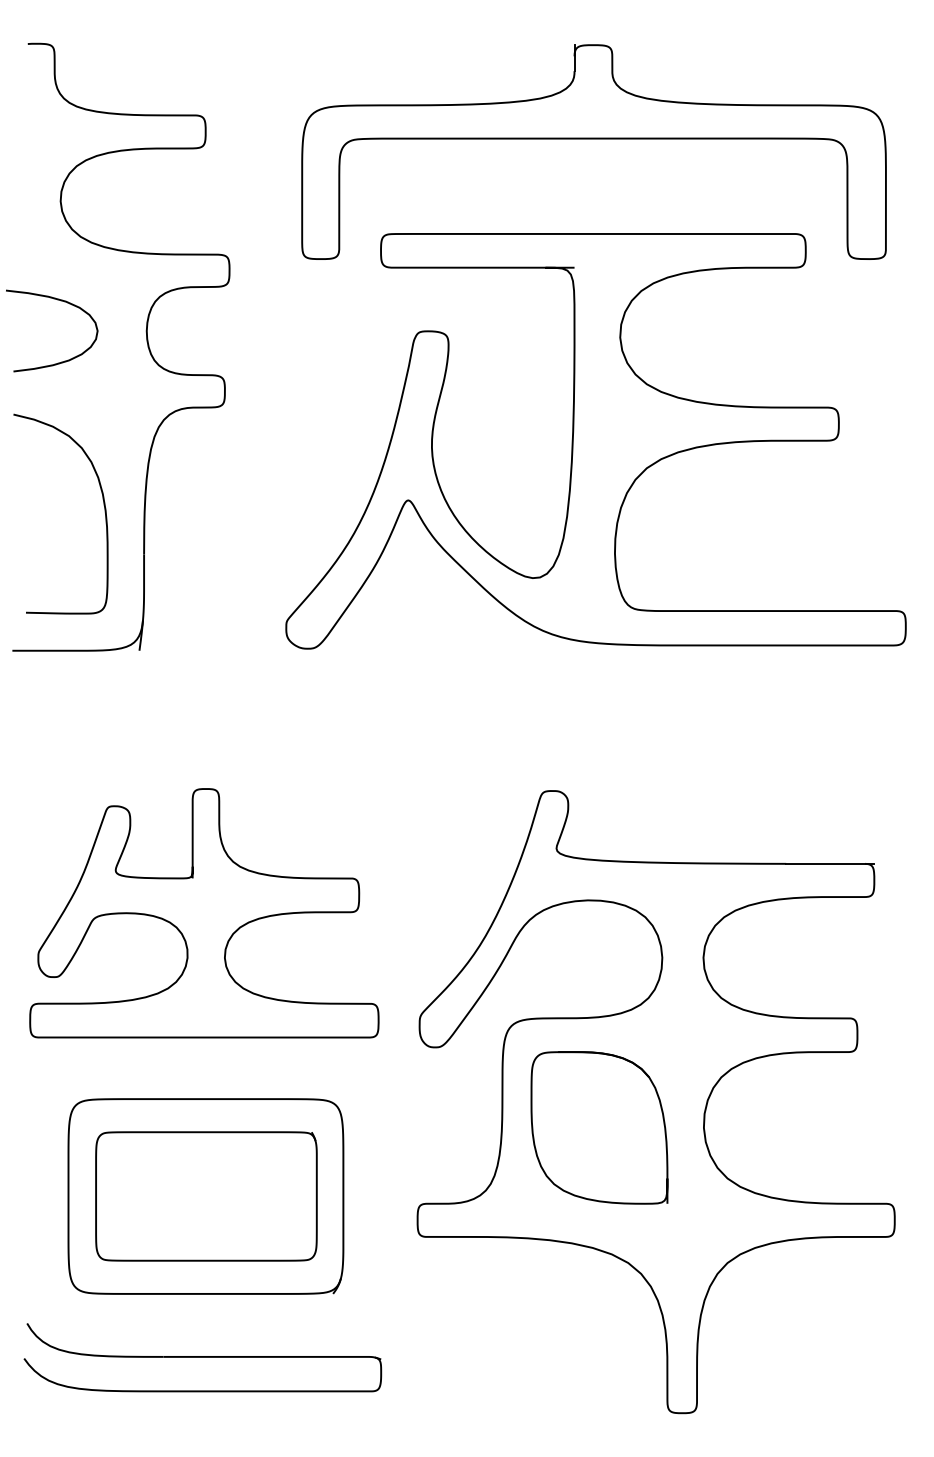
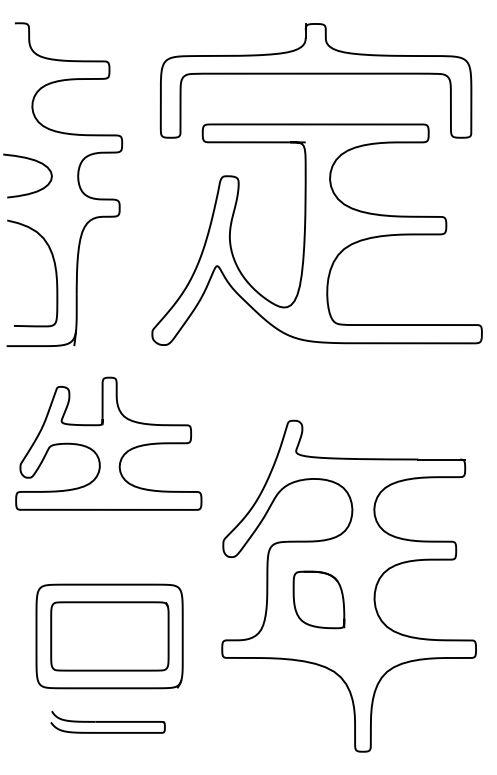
curve: (181, 929) -> (96, 452), moved
part: (598, 1127) -> (318, 599), size x0.7
part: (201, 1356) -> (107, 721), size x0.6

